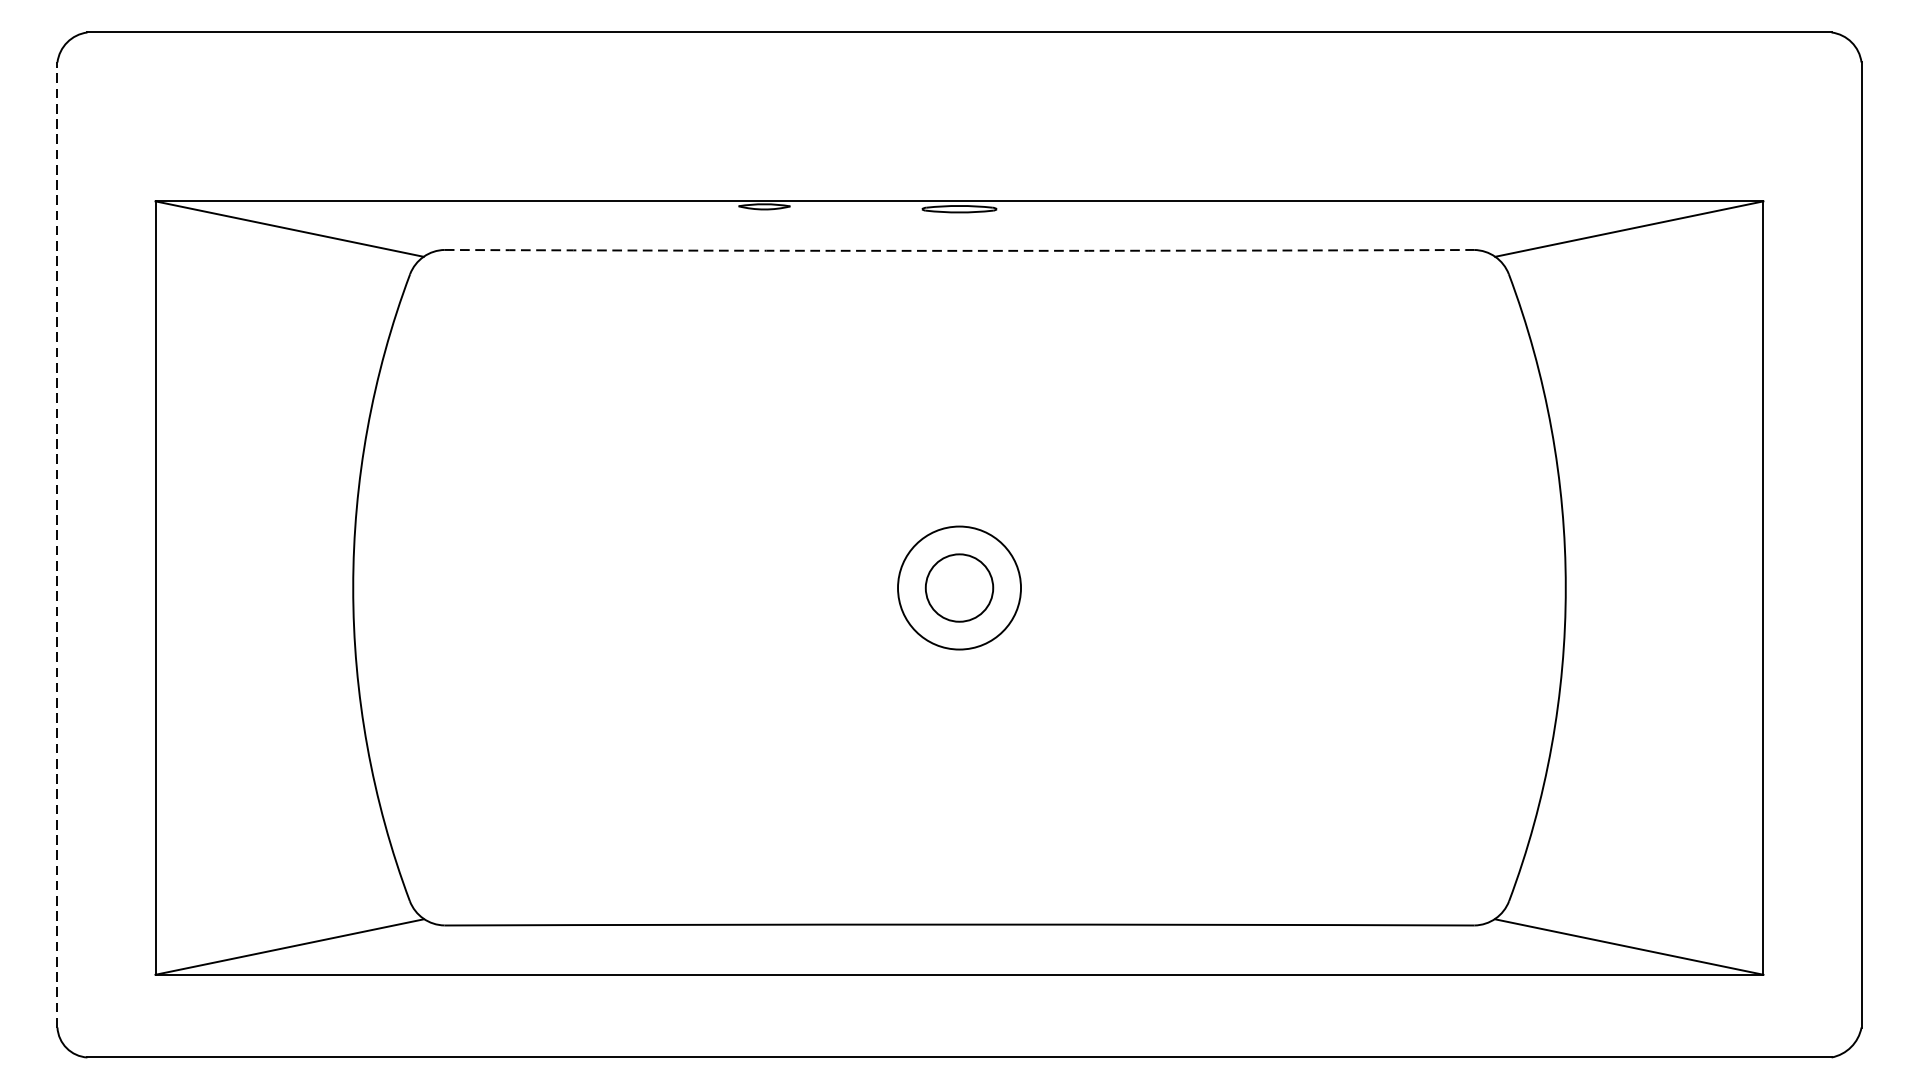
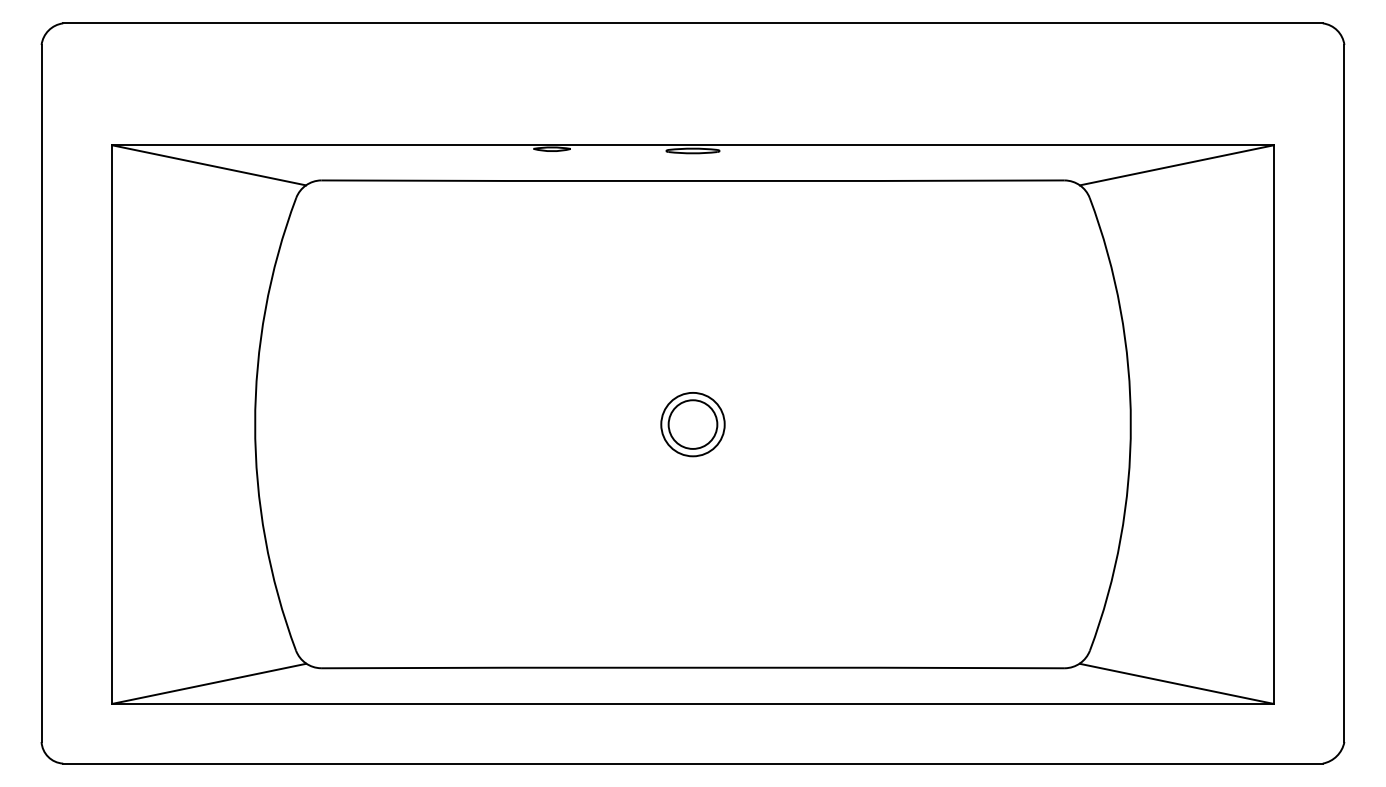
arc: (960, 251) -> (693, 181), dashed -> solid
line: (57, 545) -> (41, 393), dashed -> solid
circle: (958, 587) -> (692, 424), size x0.71

